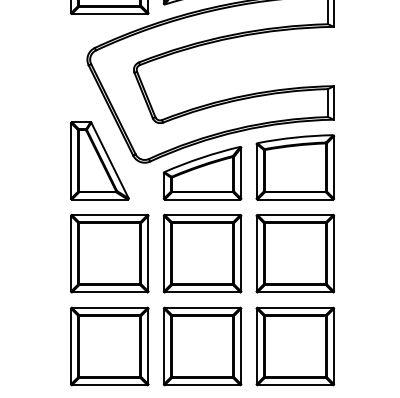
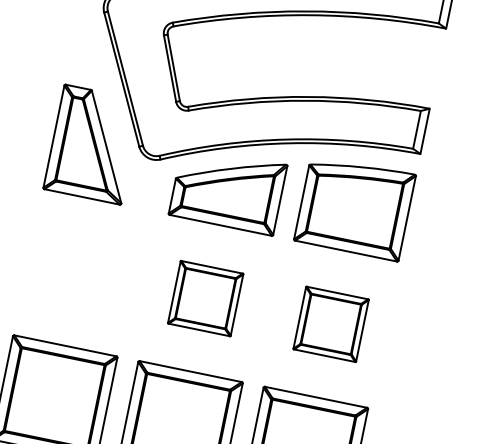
part: (109, 253) -> (80, 272), removed
part: (202, 253) -> (205, 298), size x0.6
part: (295, 253) -> (331, 323), size x0.6

